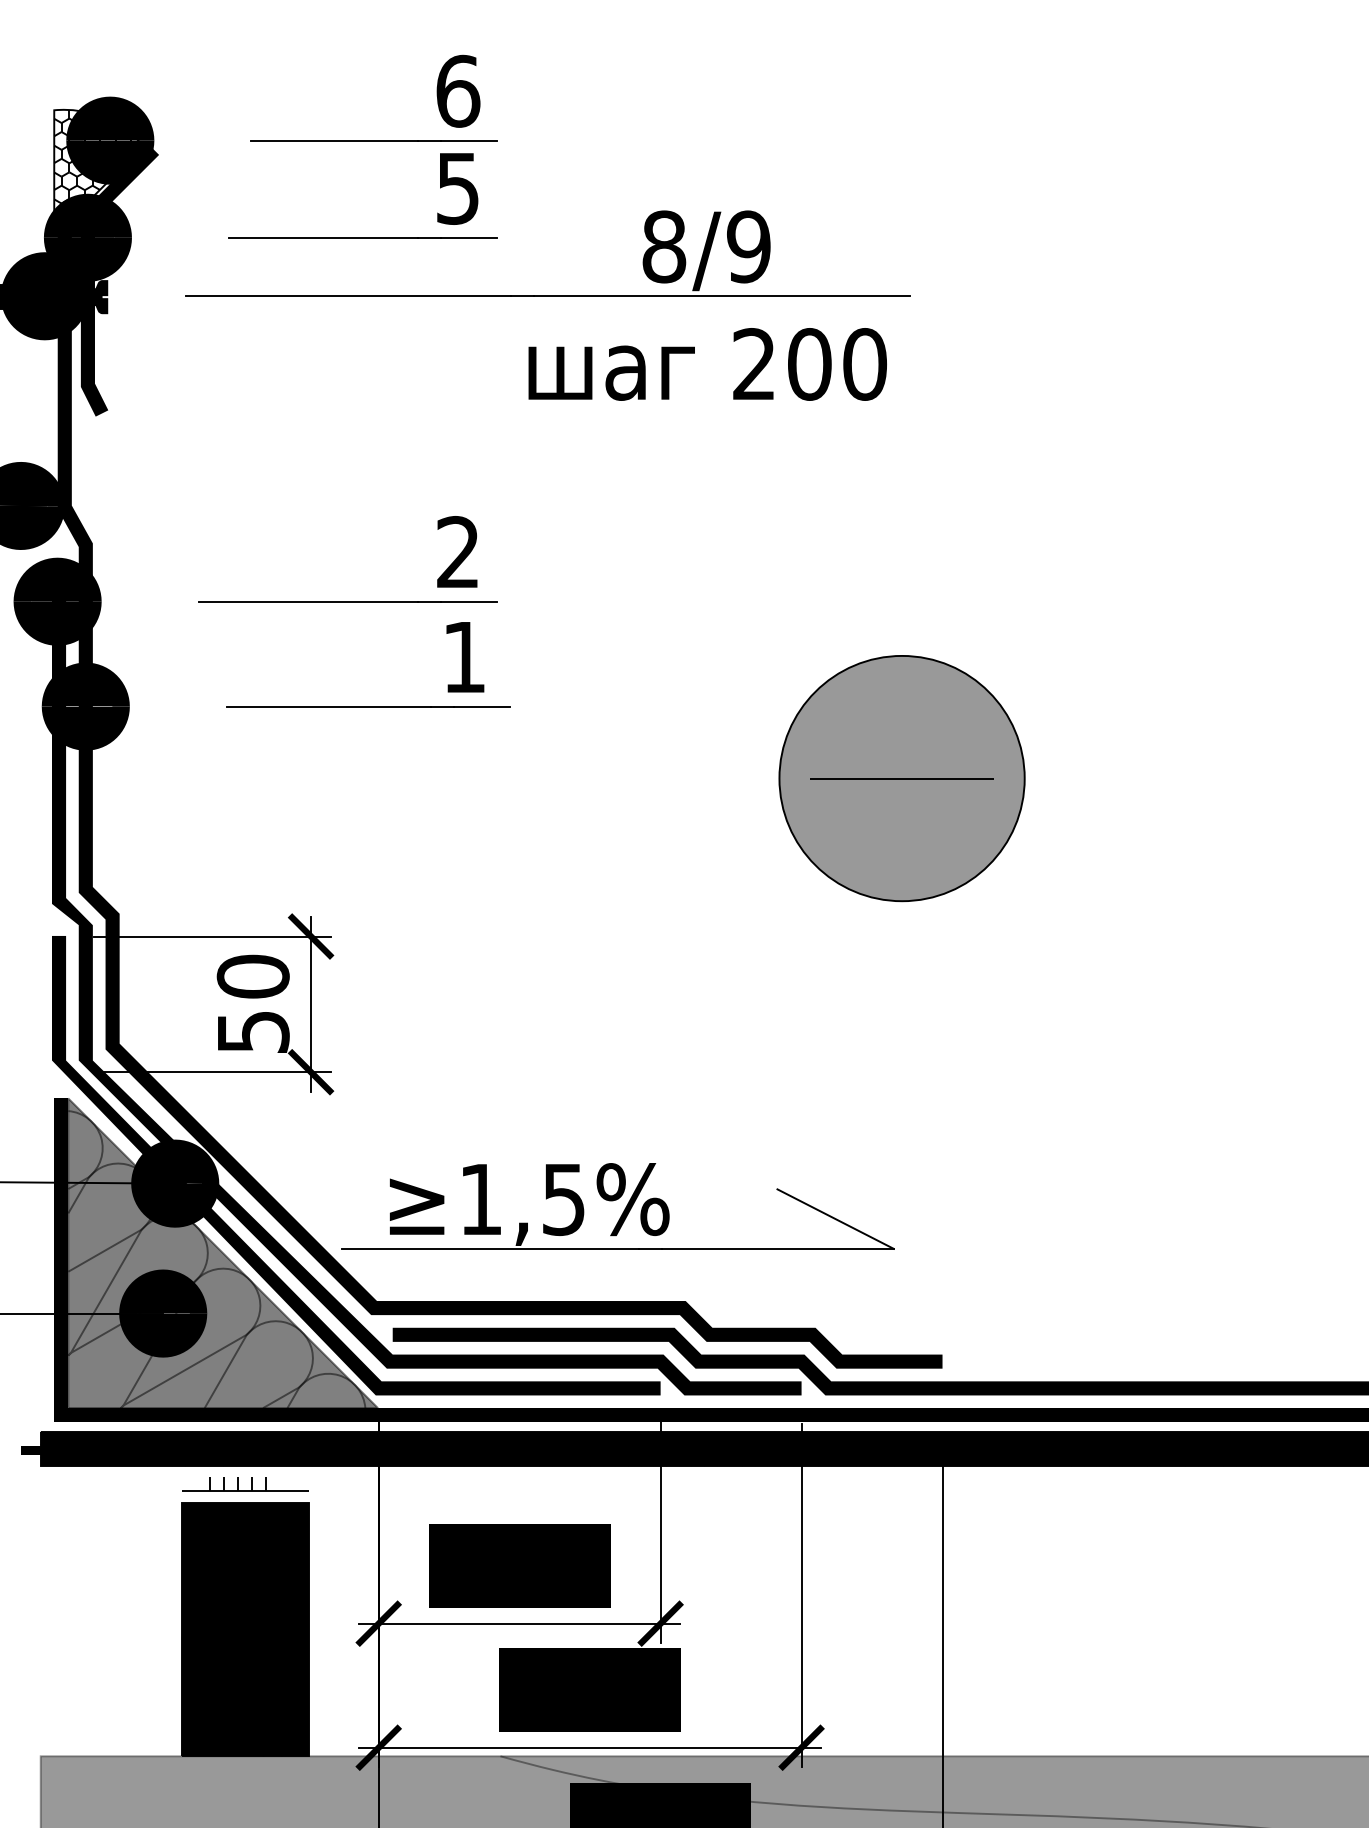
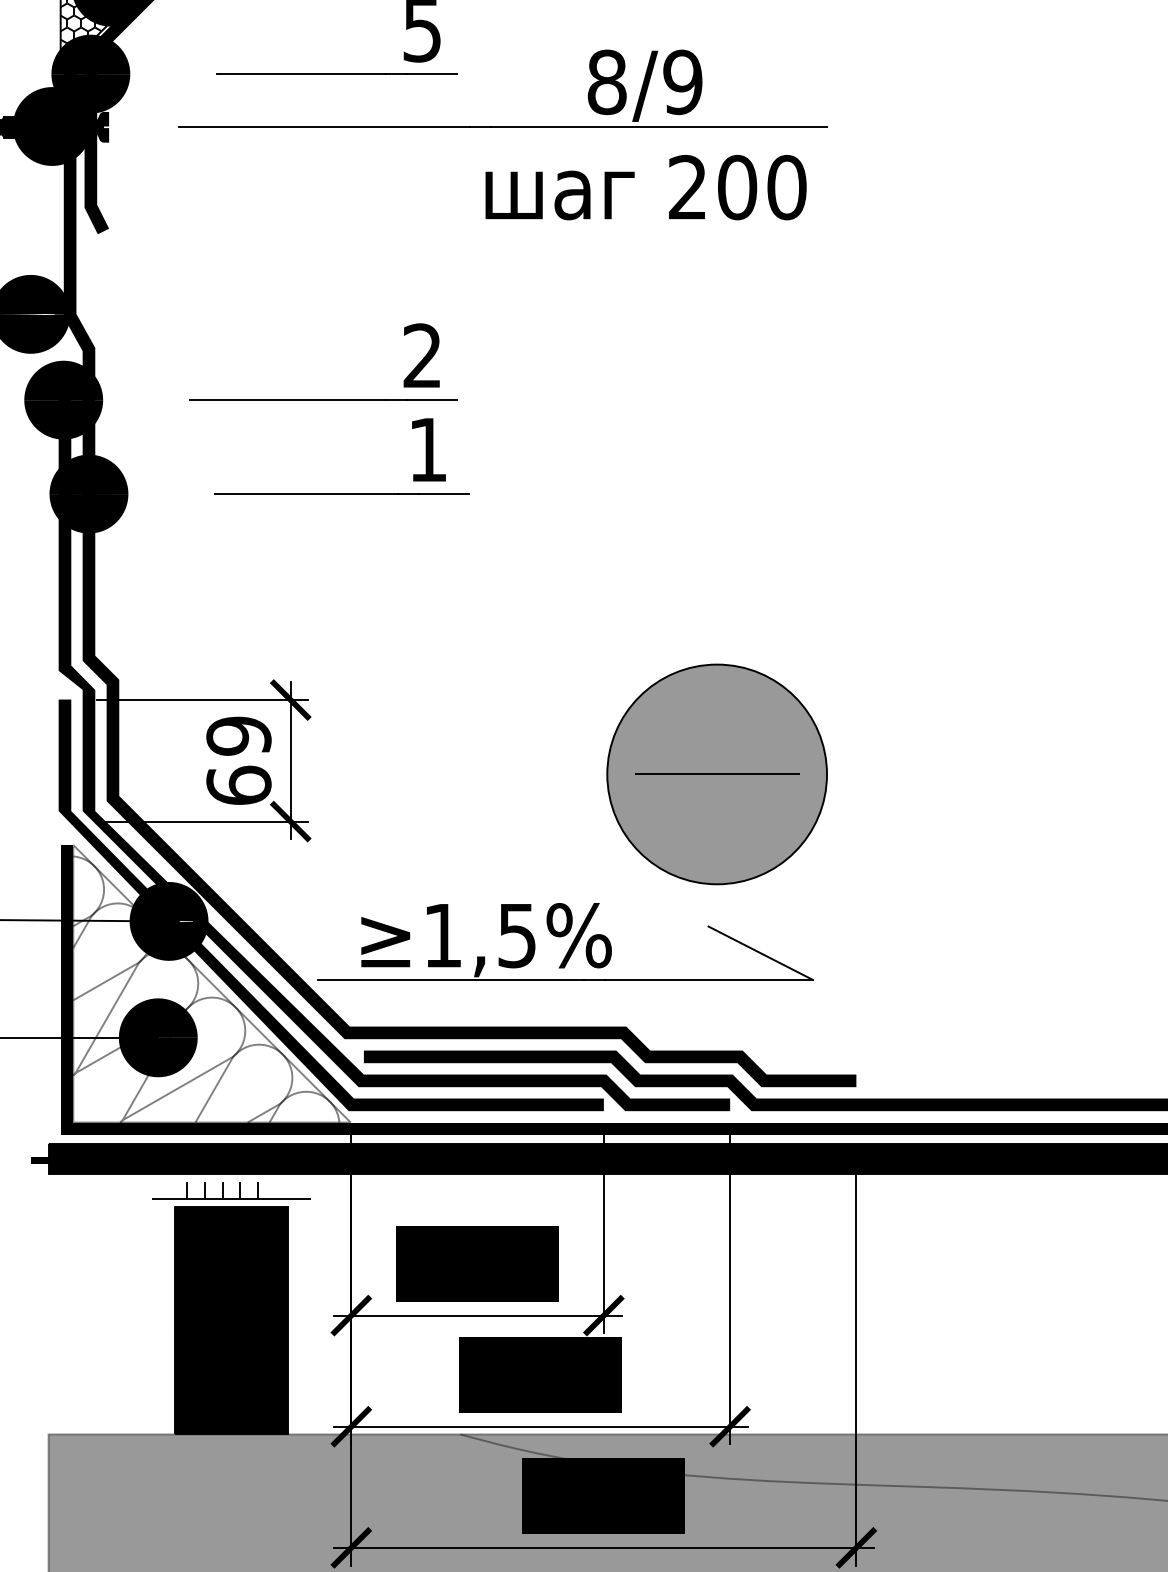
part: (901, 778) -> (716, 774), moved
text: (252, 1003) -> (238, 760), 50 -> 69
fill: (223, 1253) -> (212, 984), removed
part: (245, 1484) -> (232, 1190), size x1.4

